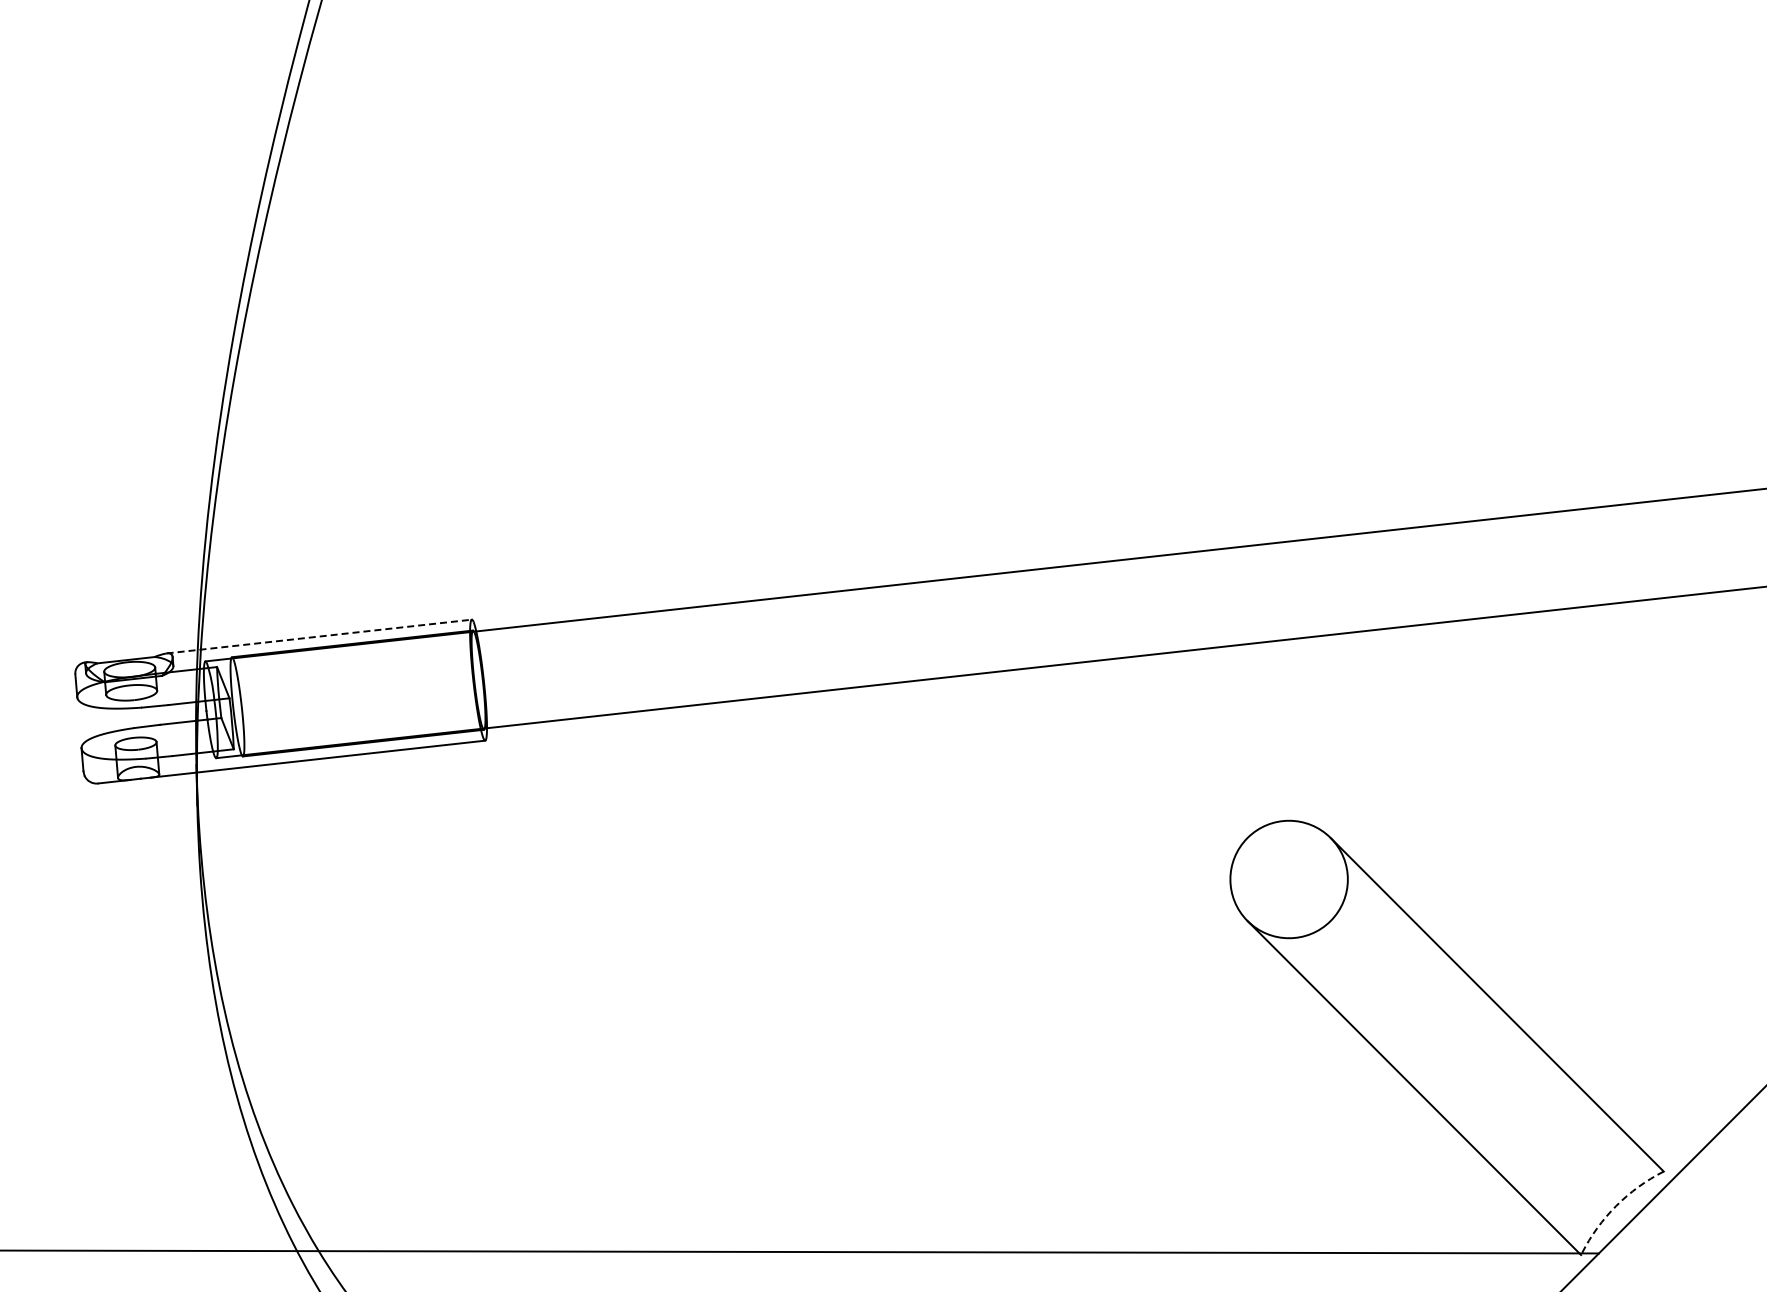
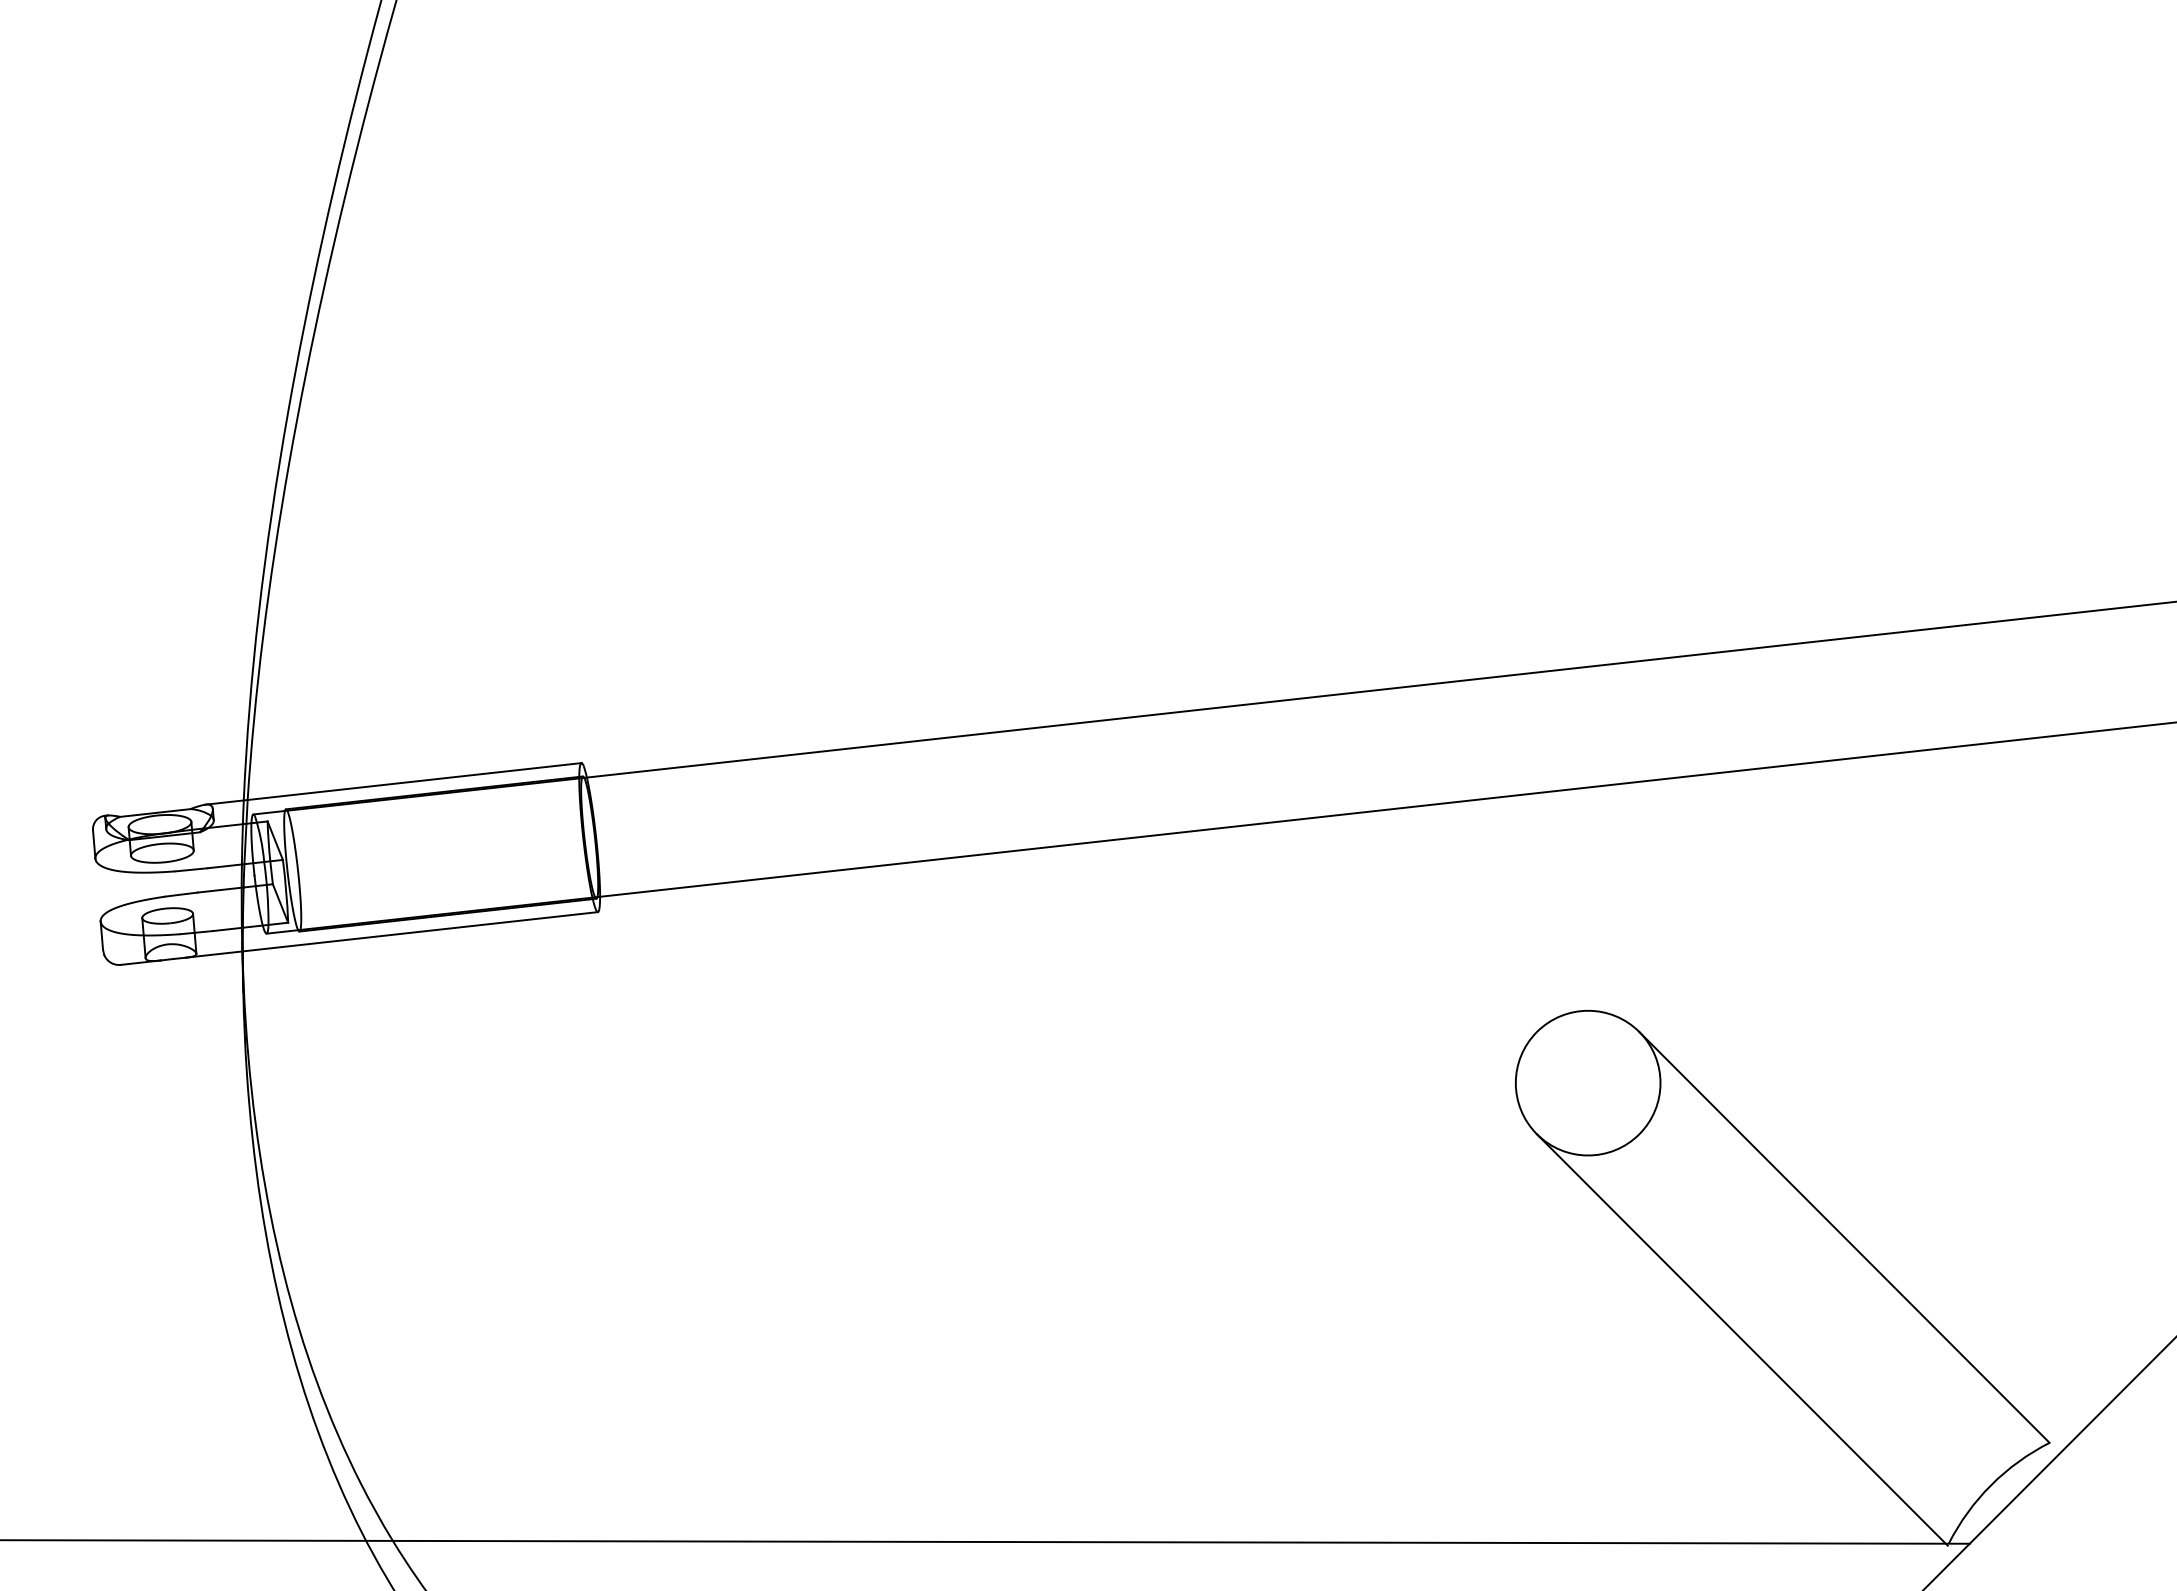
line: (319, 636) -> (393, 783), dashed -> solid
arc: (1616, 1205) -> (1991, 1484), dashed -> solid

